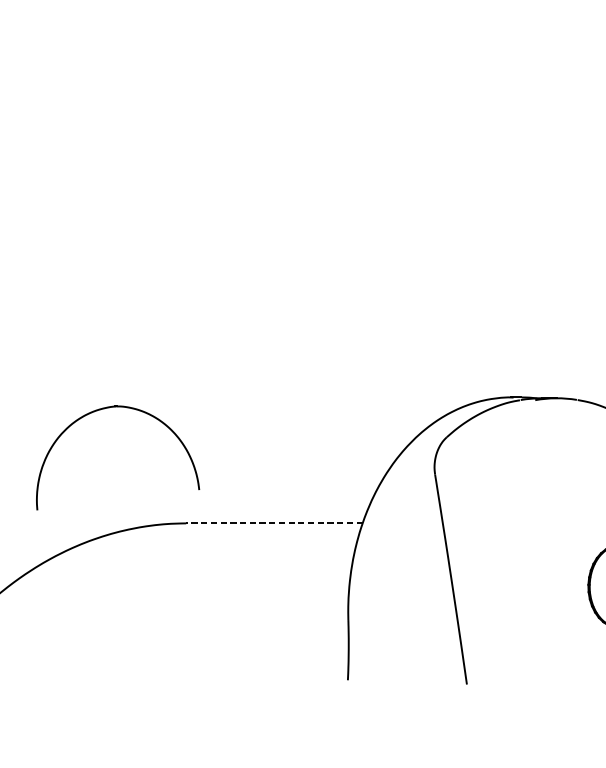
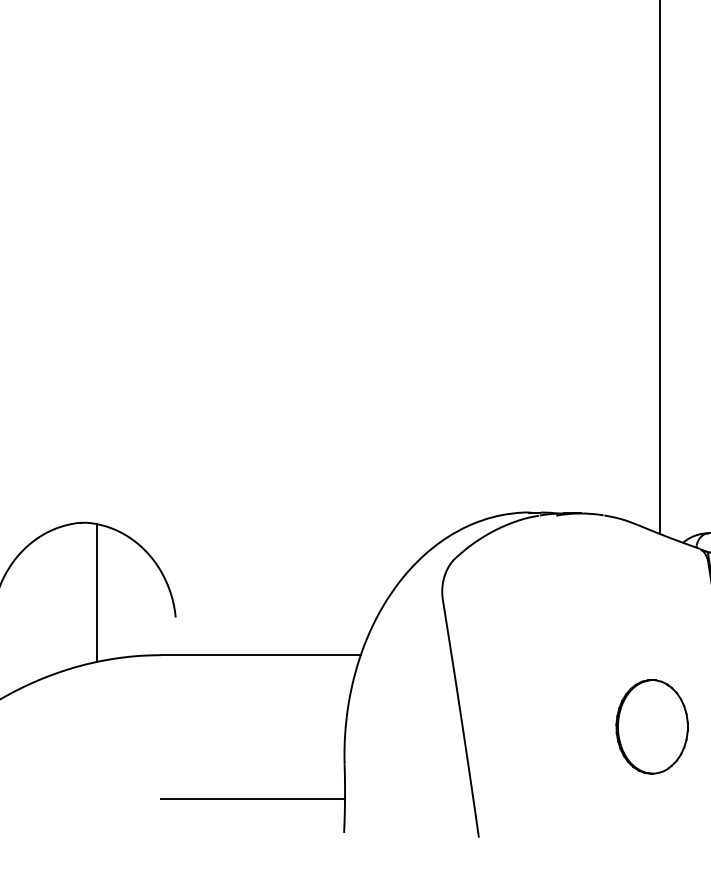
line: (130, 468) -> (97, 593), added
line: (274, 523) -> (260, 655), dashed -> solid
line: (267, 649) -> (252, 798), added

